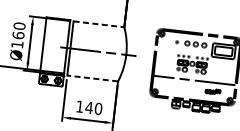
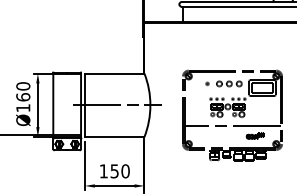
line: (98, 24) -> (114, 73), dashed -> solid
line: (92, 78) -> (114, 137), dashed -> solid
text: (89, 107) -> (114, 171), 140 -> 150

